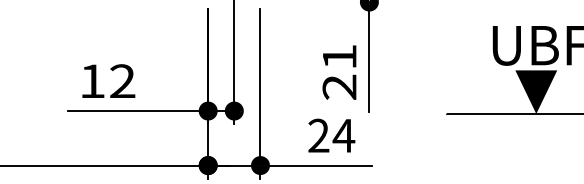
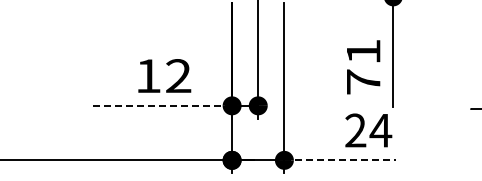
text: (108, 80) -> (164, 75), moved
text: (339, 86) -> (363, 81), 21 -> 71
line: (137, 111) -> (161, 106), solid -> dashed
text: (331, 135) -> (368, 130), moved
line: (316, 165) -> (340, 160), solid -> dashed

